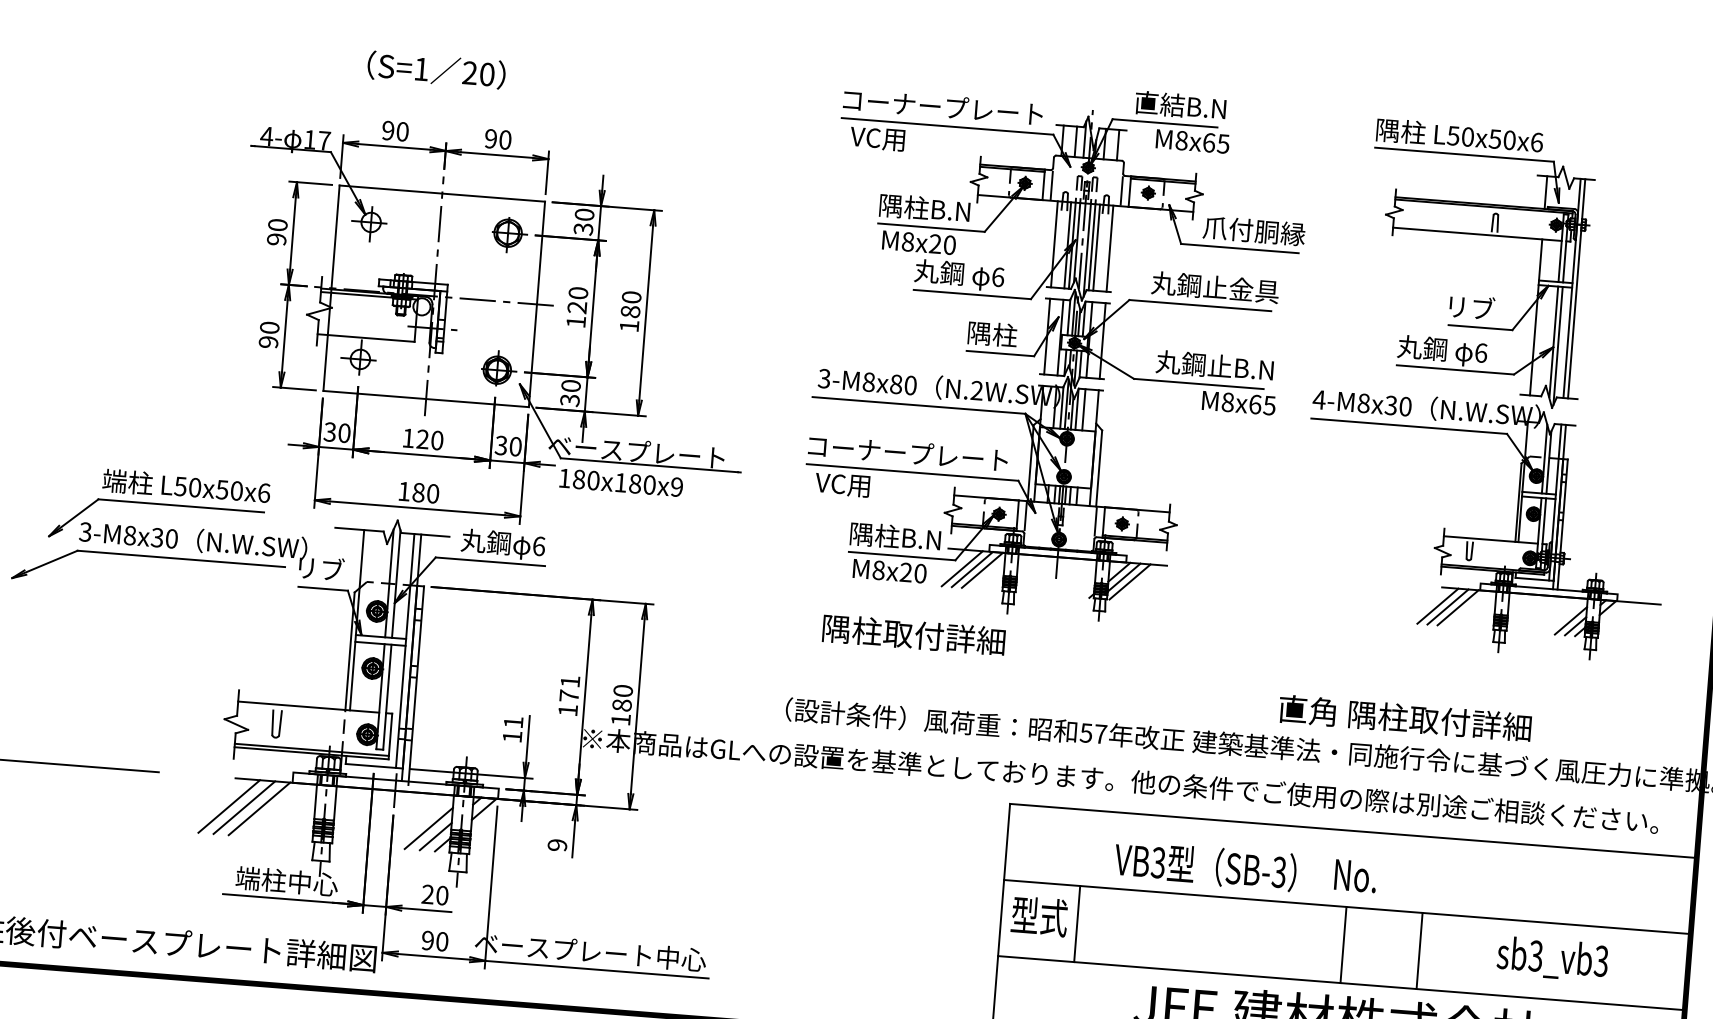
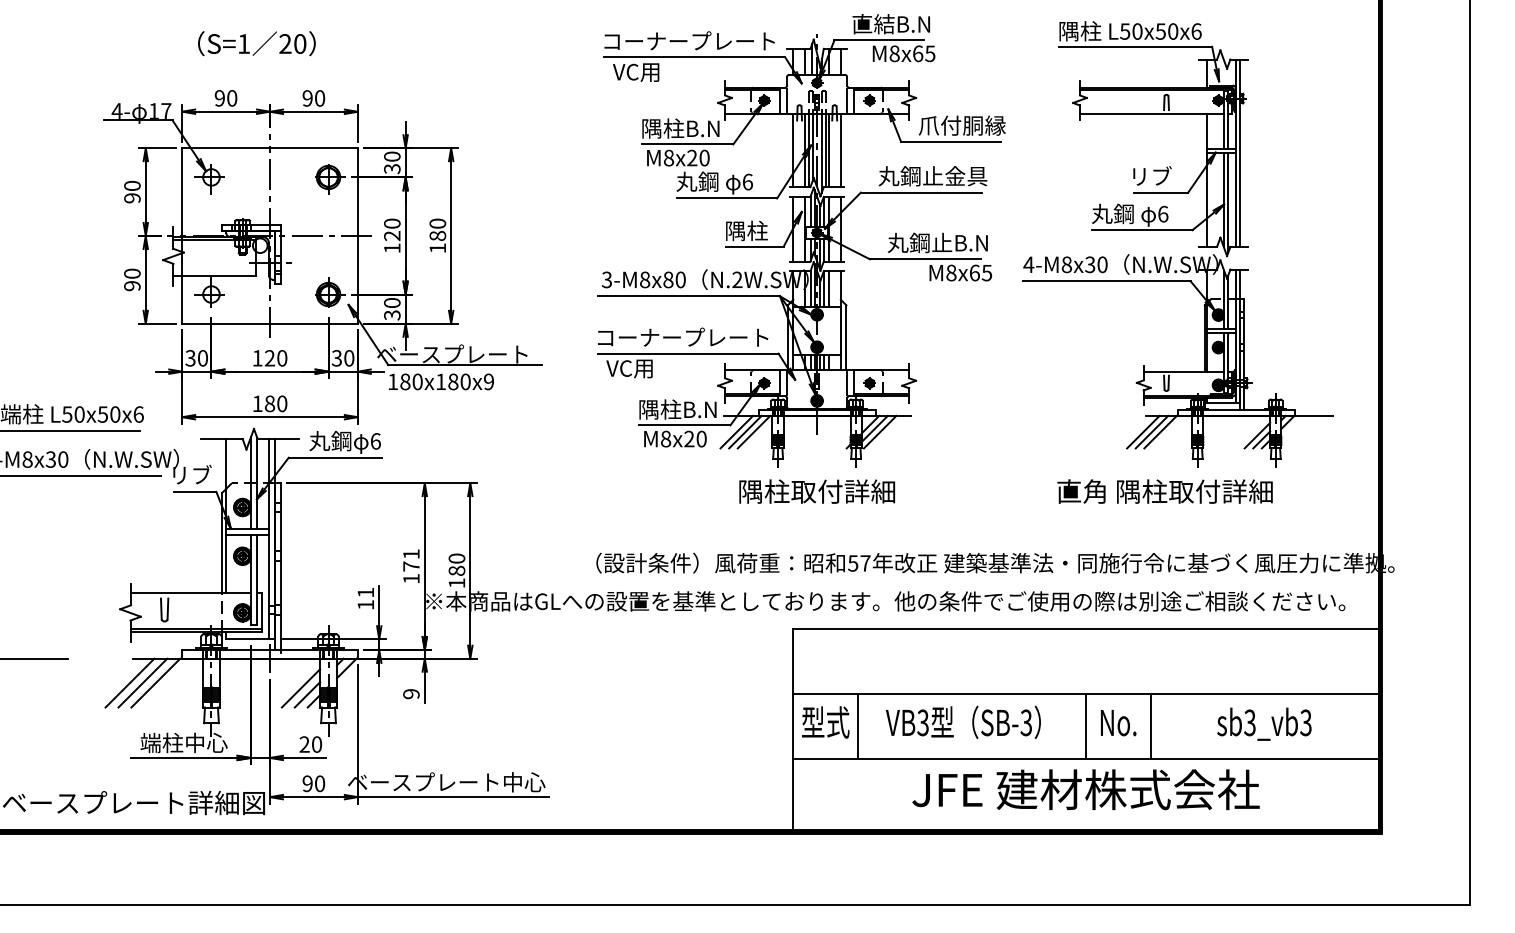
text: (914, 634) -> (817, 491), moved
text: (1404, 718) -> (1164, 491), moved
text: (1205, 864) -> (963, 721), moved
text: (1355, 876) -> (1118, 723), moved

